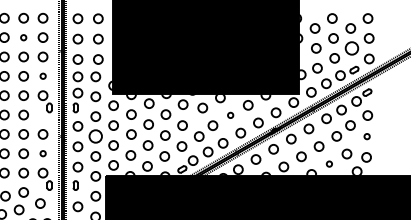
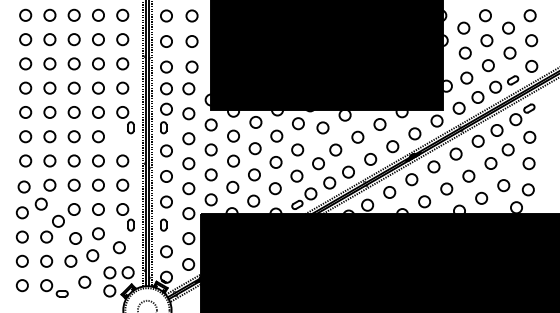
circle: (23, 37) -> (98, 39), size x1.67
circle: (351, 47) -> (509, 52), size x0.71
circle: (42, 75) -> (122, 87), size x1.67
circle: (230, 114) -> (357, 136), size x1.67
circle: (95, 136) -> (188, 163), size x0.71
circle: (366, 136) -> (528, 163), size x1.67
circle: (42, 153) -> (122, 184), size x1.67
circle: (329, 163) -> (481, 197), size x1.67

